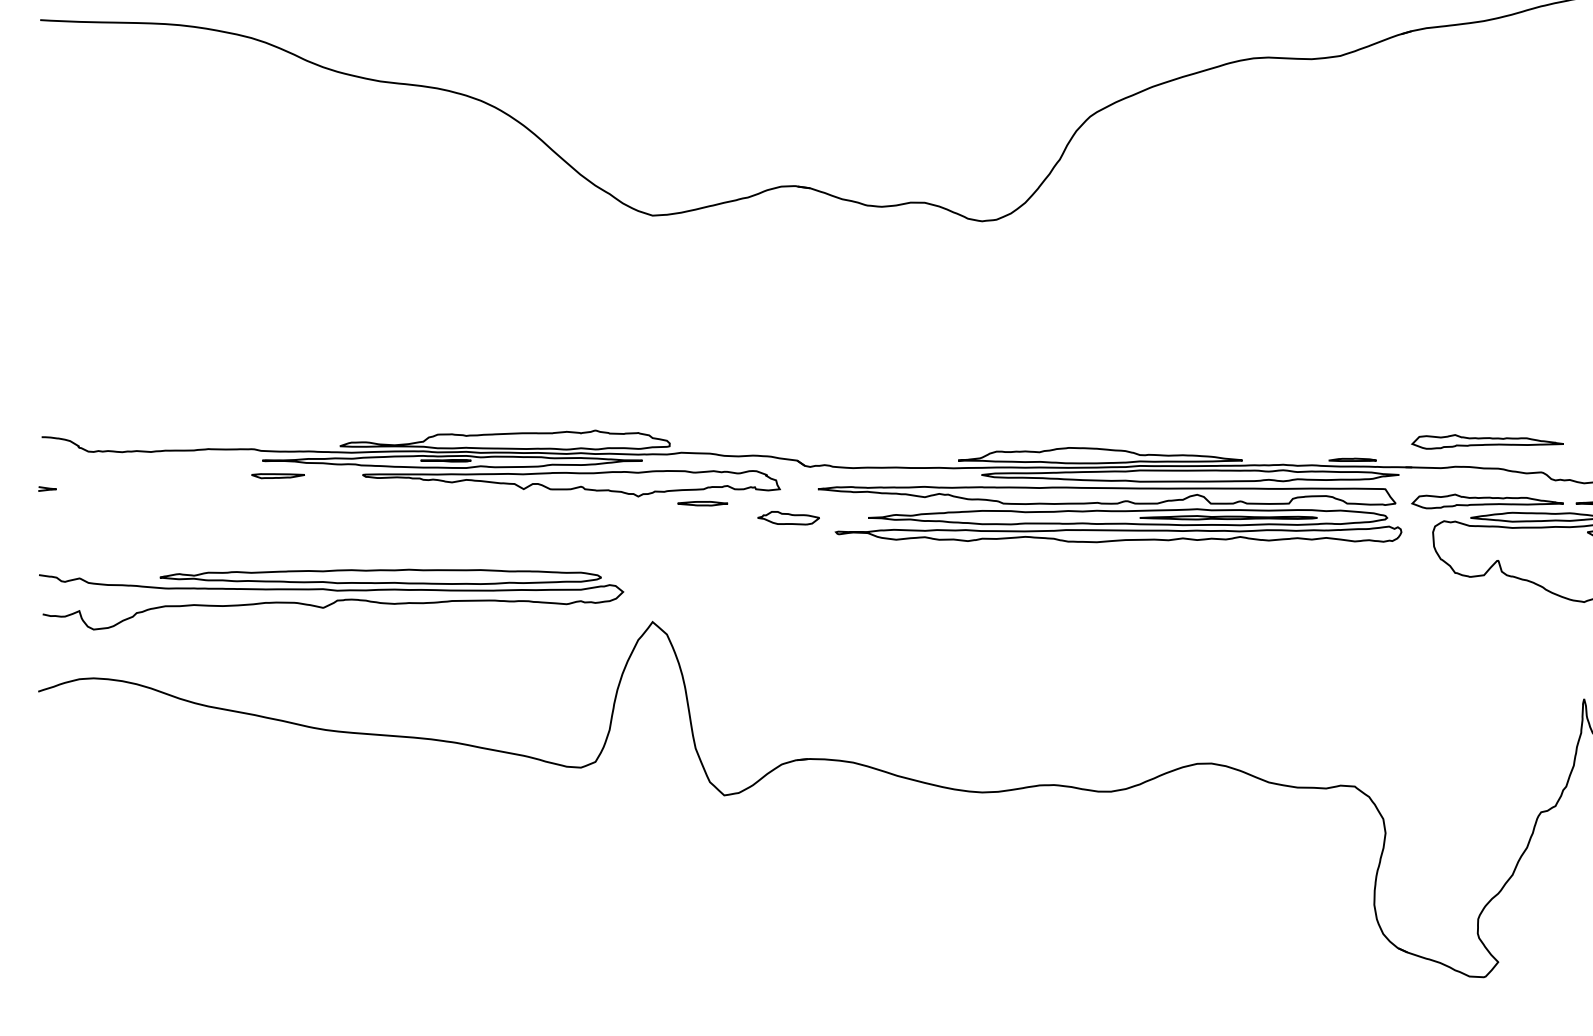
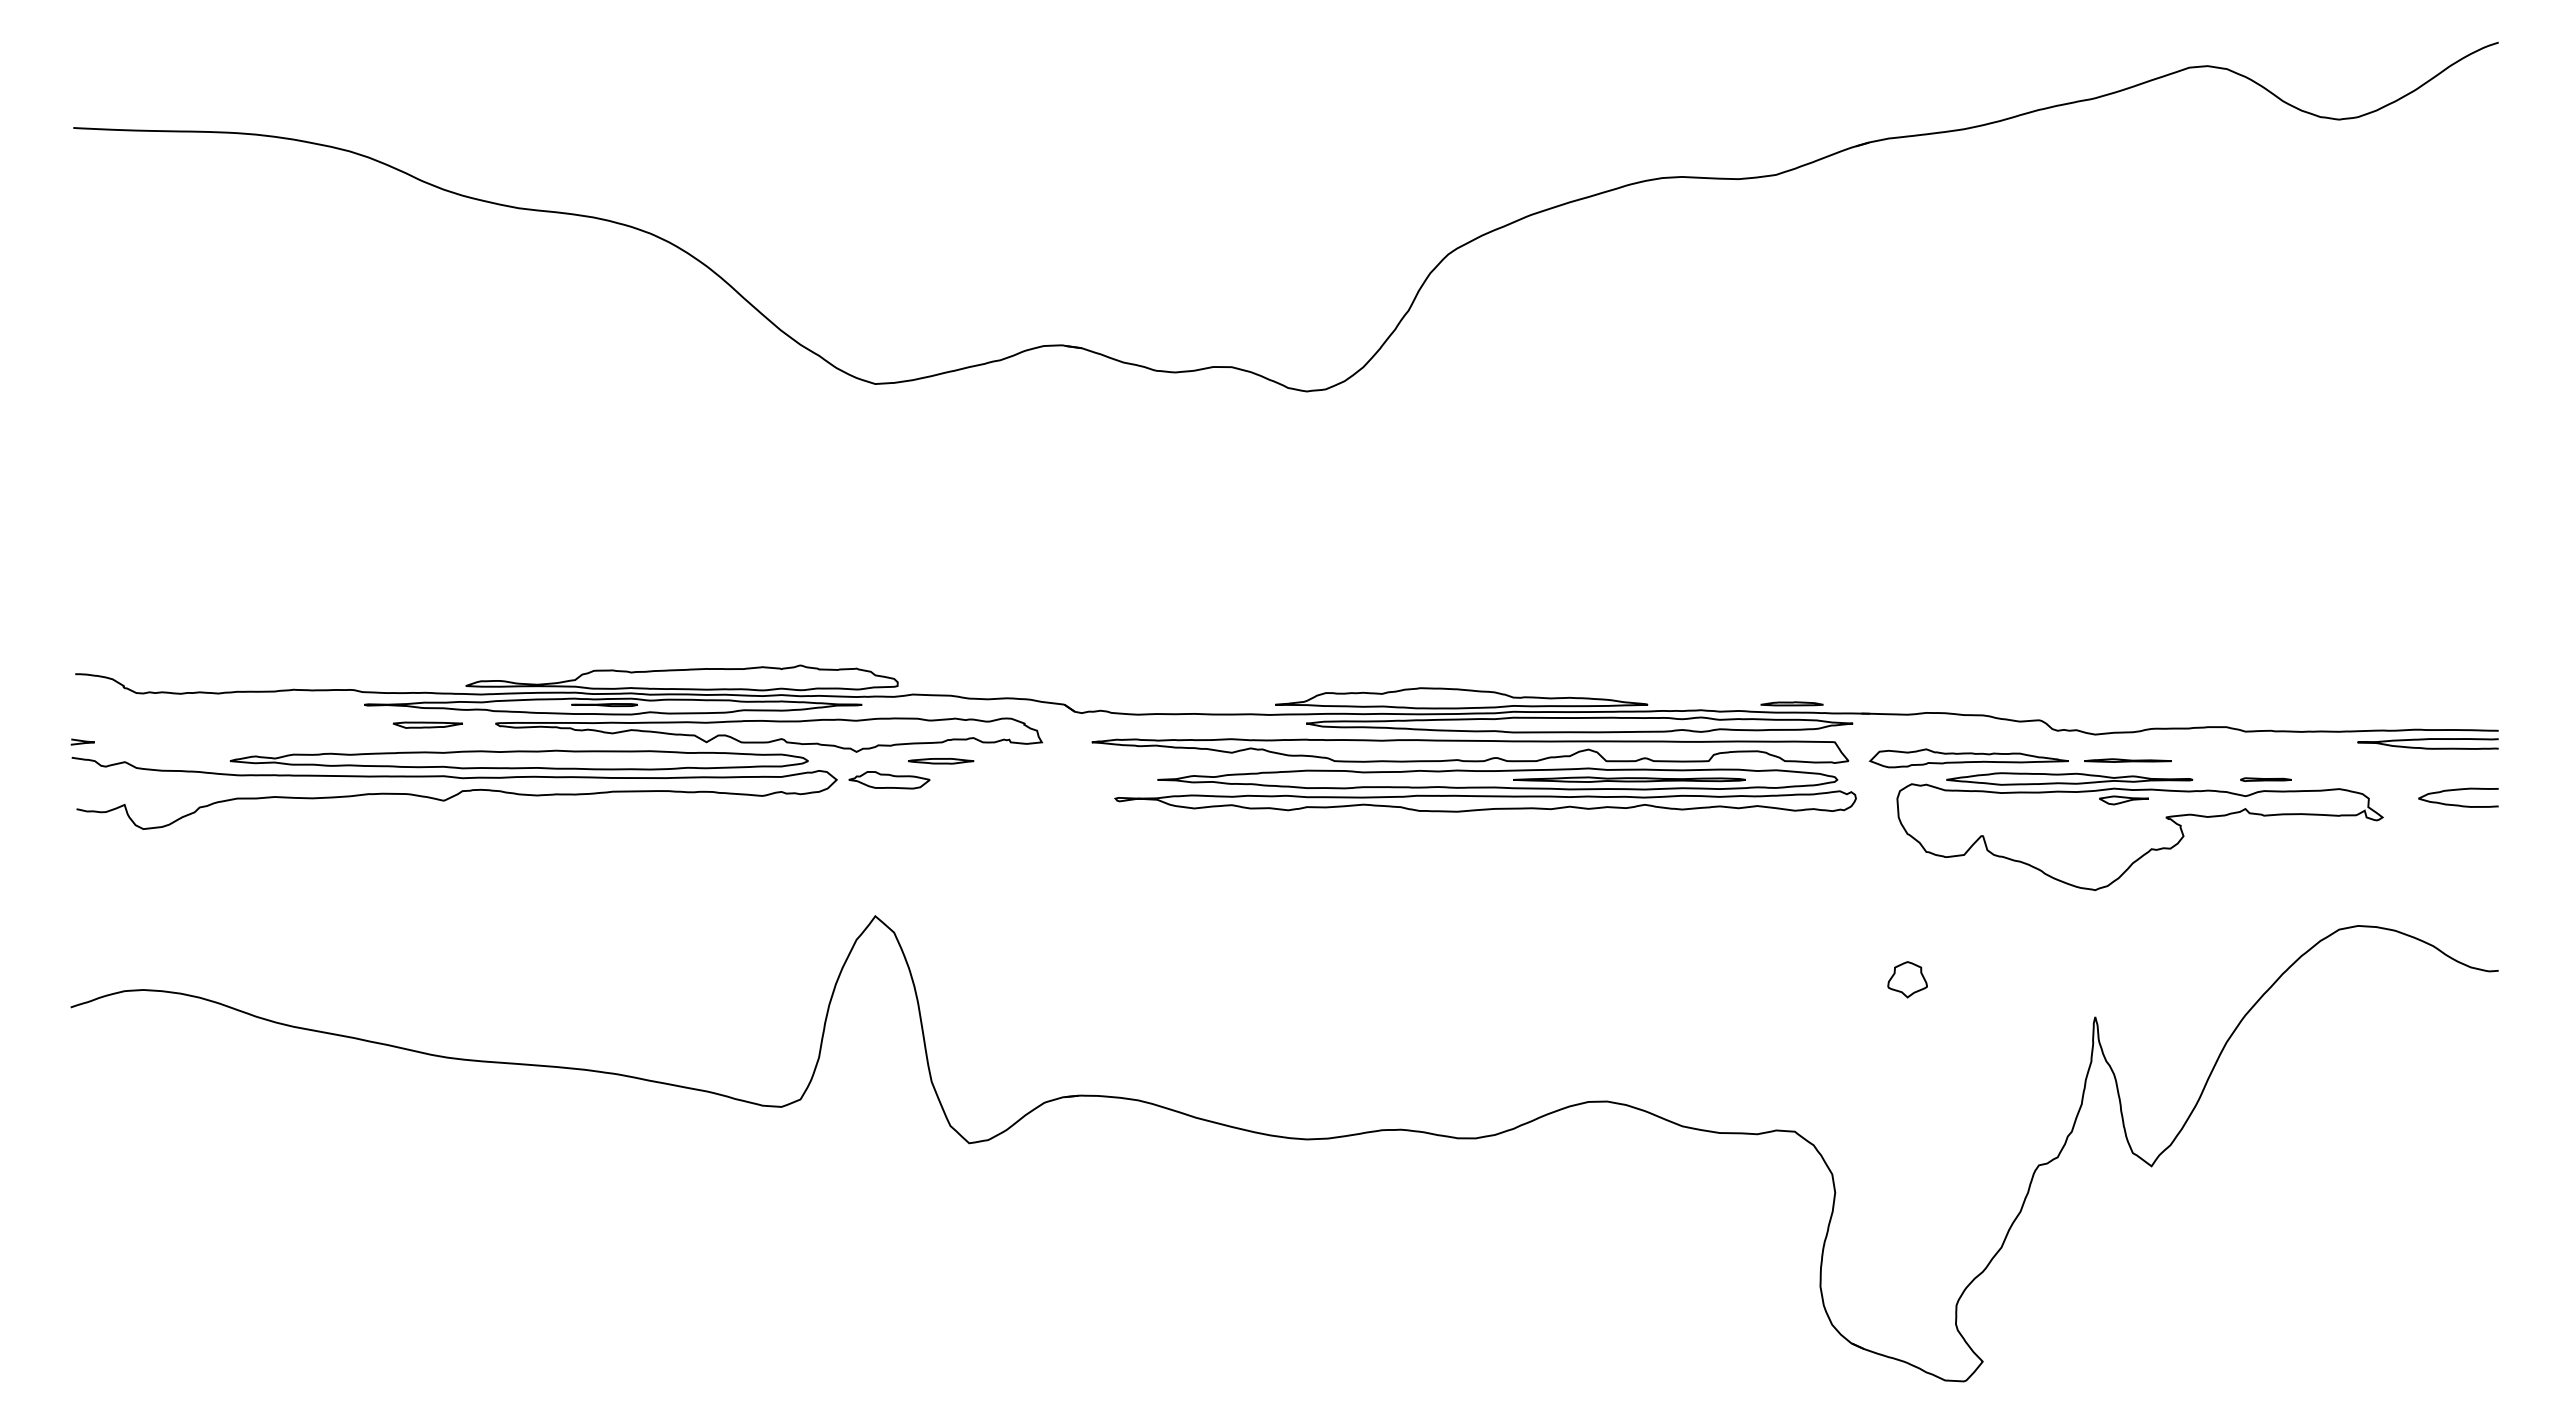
part: (1487, 442) -> (1968, 680), removed
part: (277, 475) -> (427, 724), moved
part: (788, 518) -> (889, 780), moved
part: (331, 599) -> (454, 789), moved
part: (1440, 670) -> (1907, 979), added

